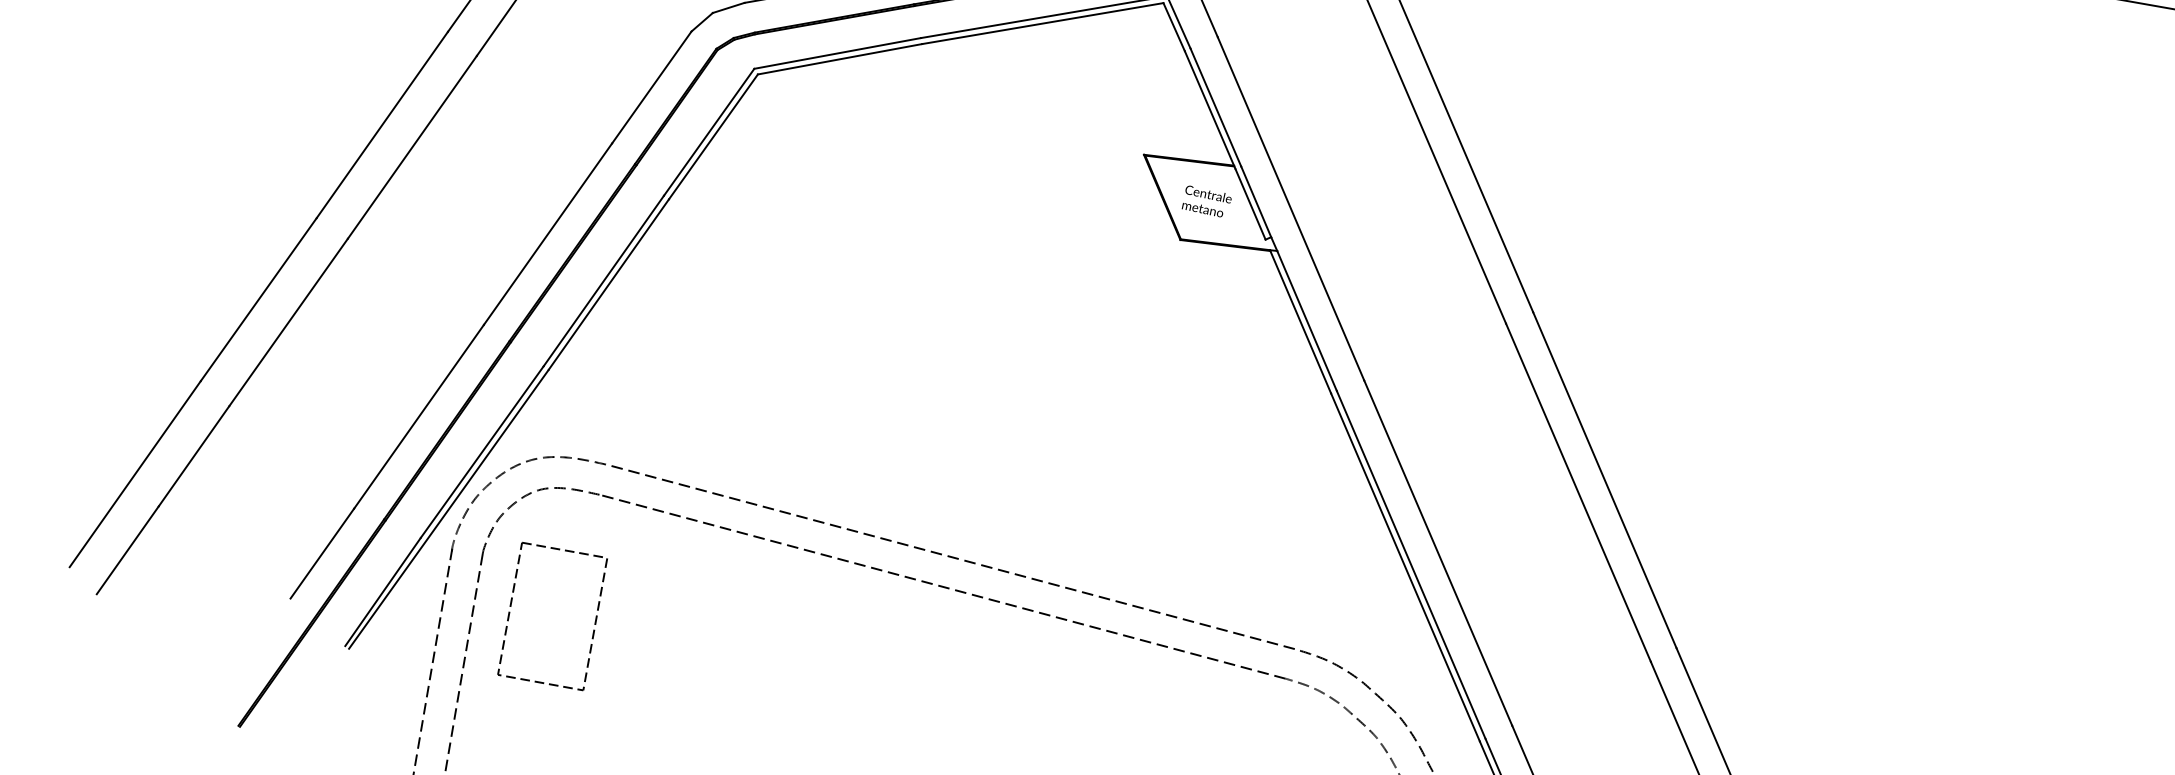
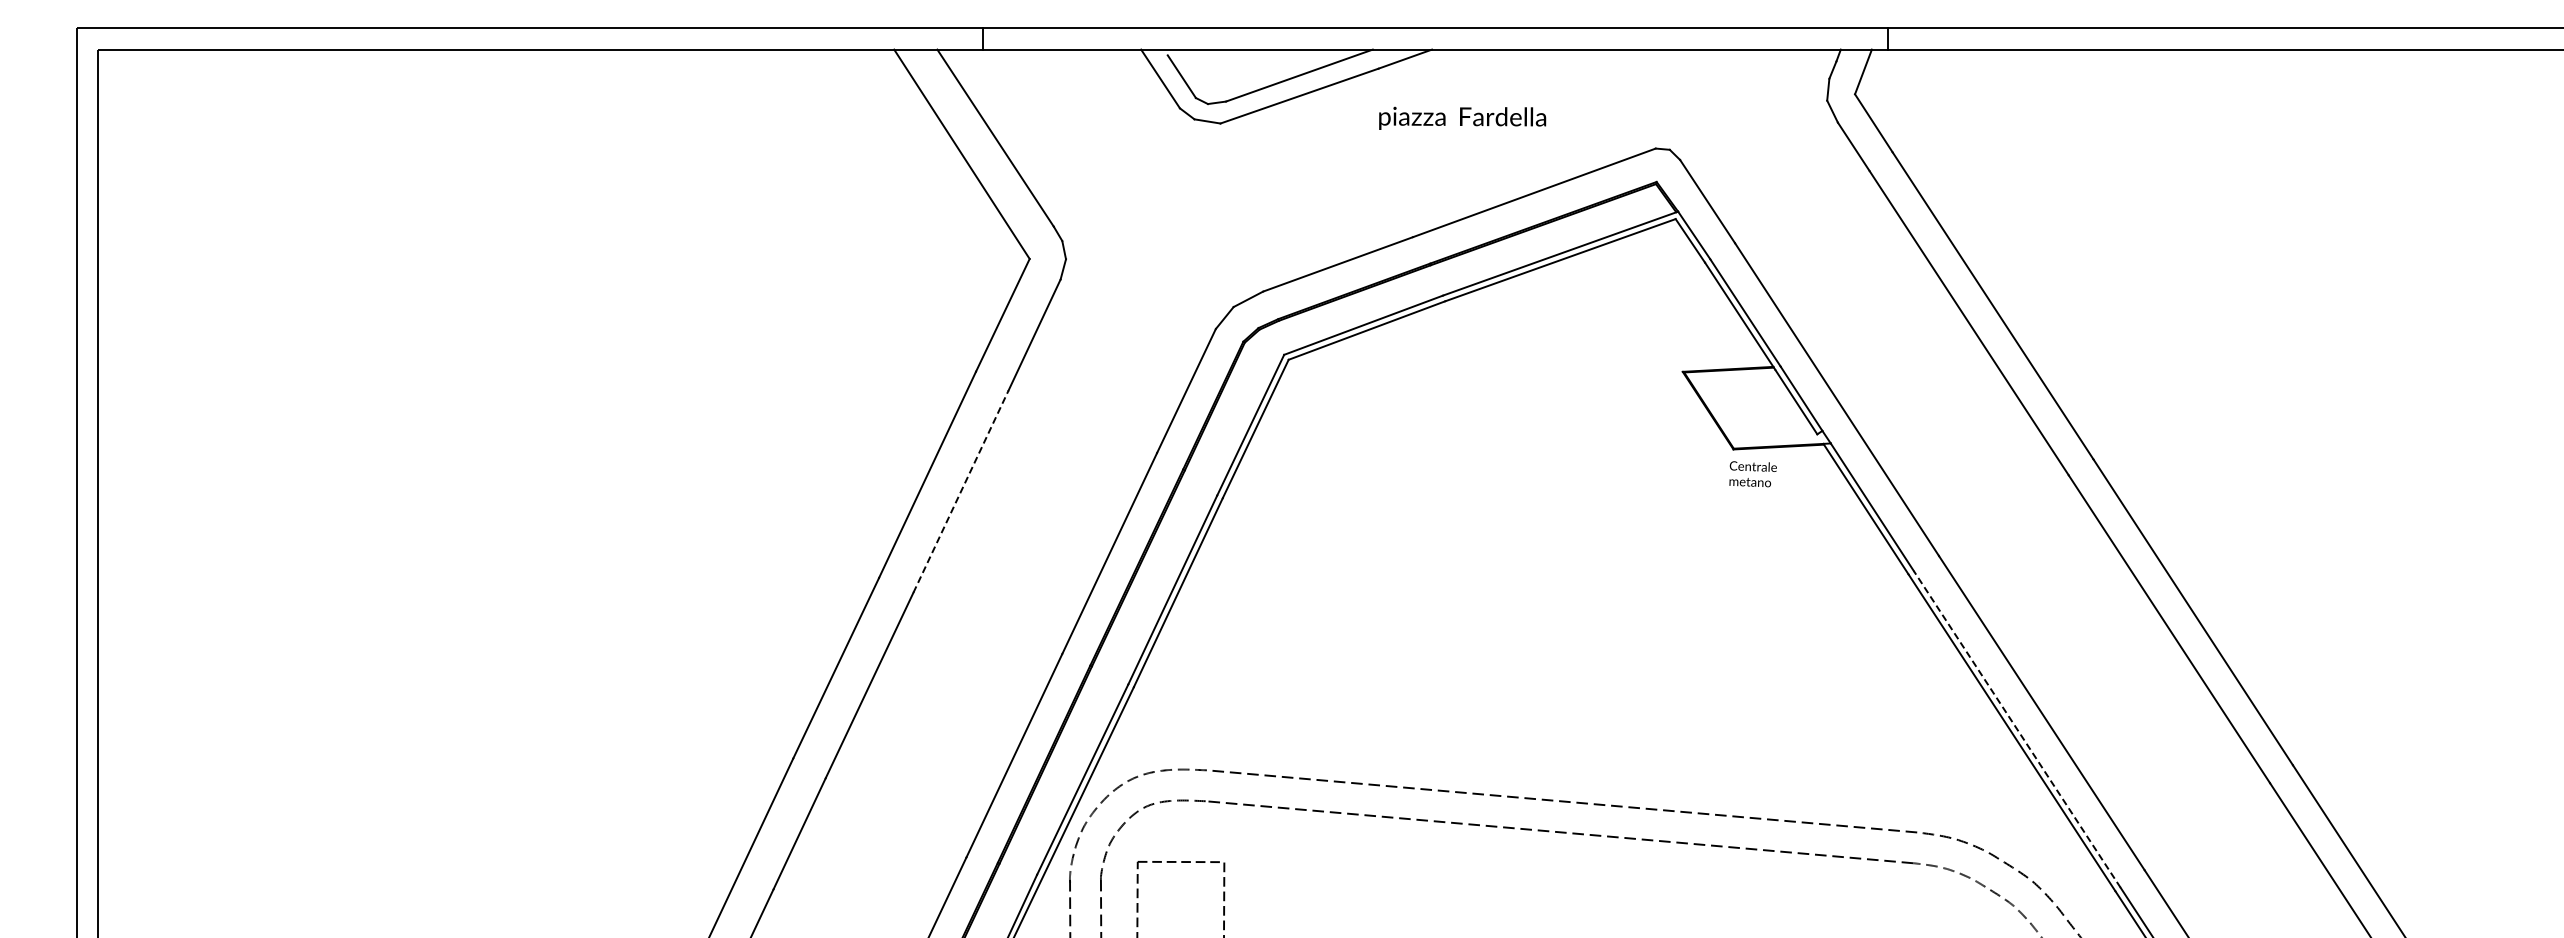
line: (412, 147) -> (961, 491), solid -> dashed
text: (1206, 201) -> (1752, 474), moved
line: (1410, 563) -> (2016, 728), solid -> dashed

